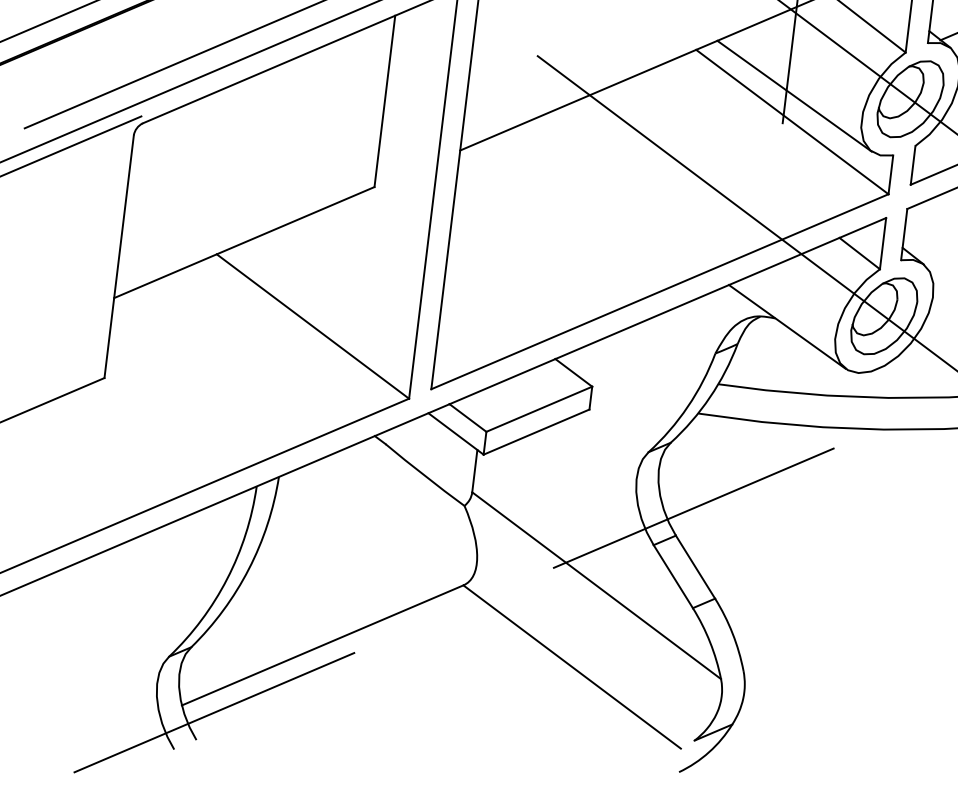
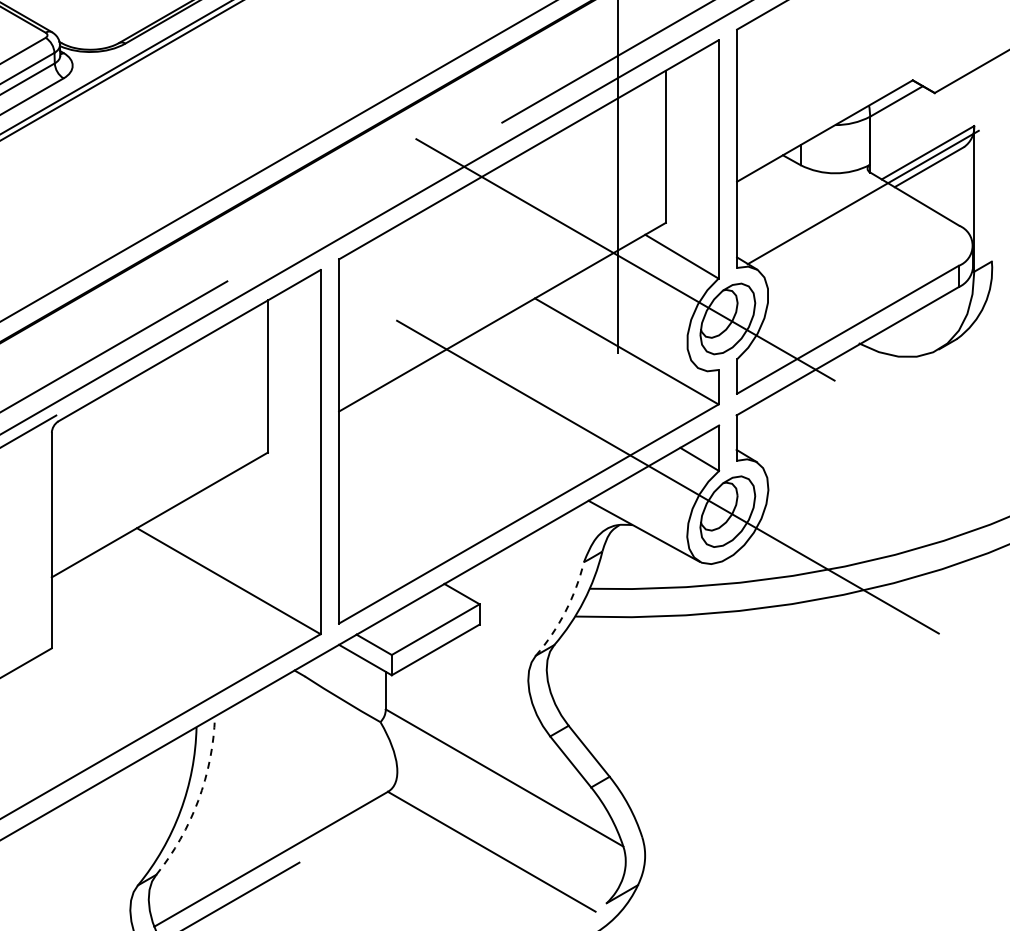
line: (794, 96) -> (625, 328), removed
arc: (687, 406) -> (565, 611), solid -> dashed
line: (693, 507) -> (581, 699), removed
arc: (248, 569) -> (198, 800), solid -> dashed

